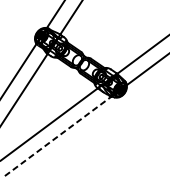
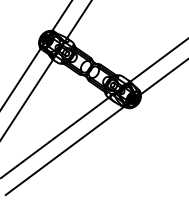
line: (57, 136) -> (64, 151), dashed -> solid

